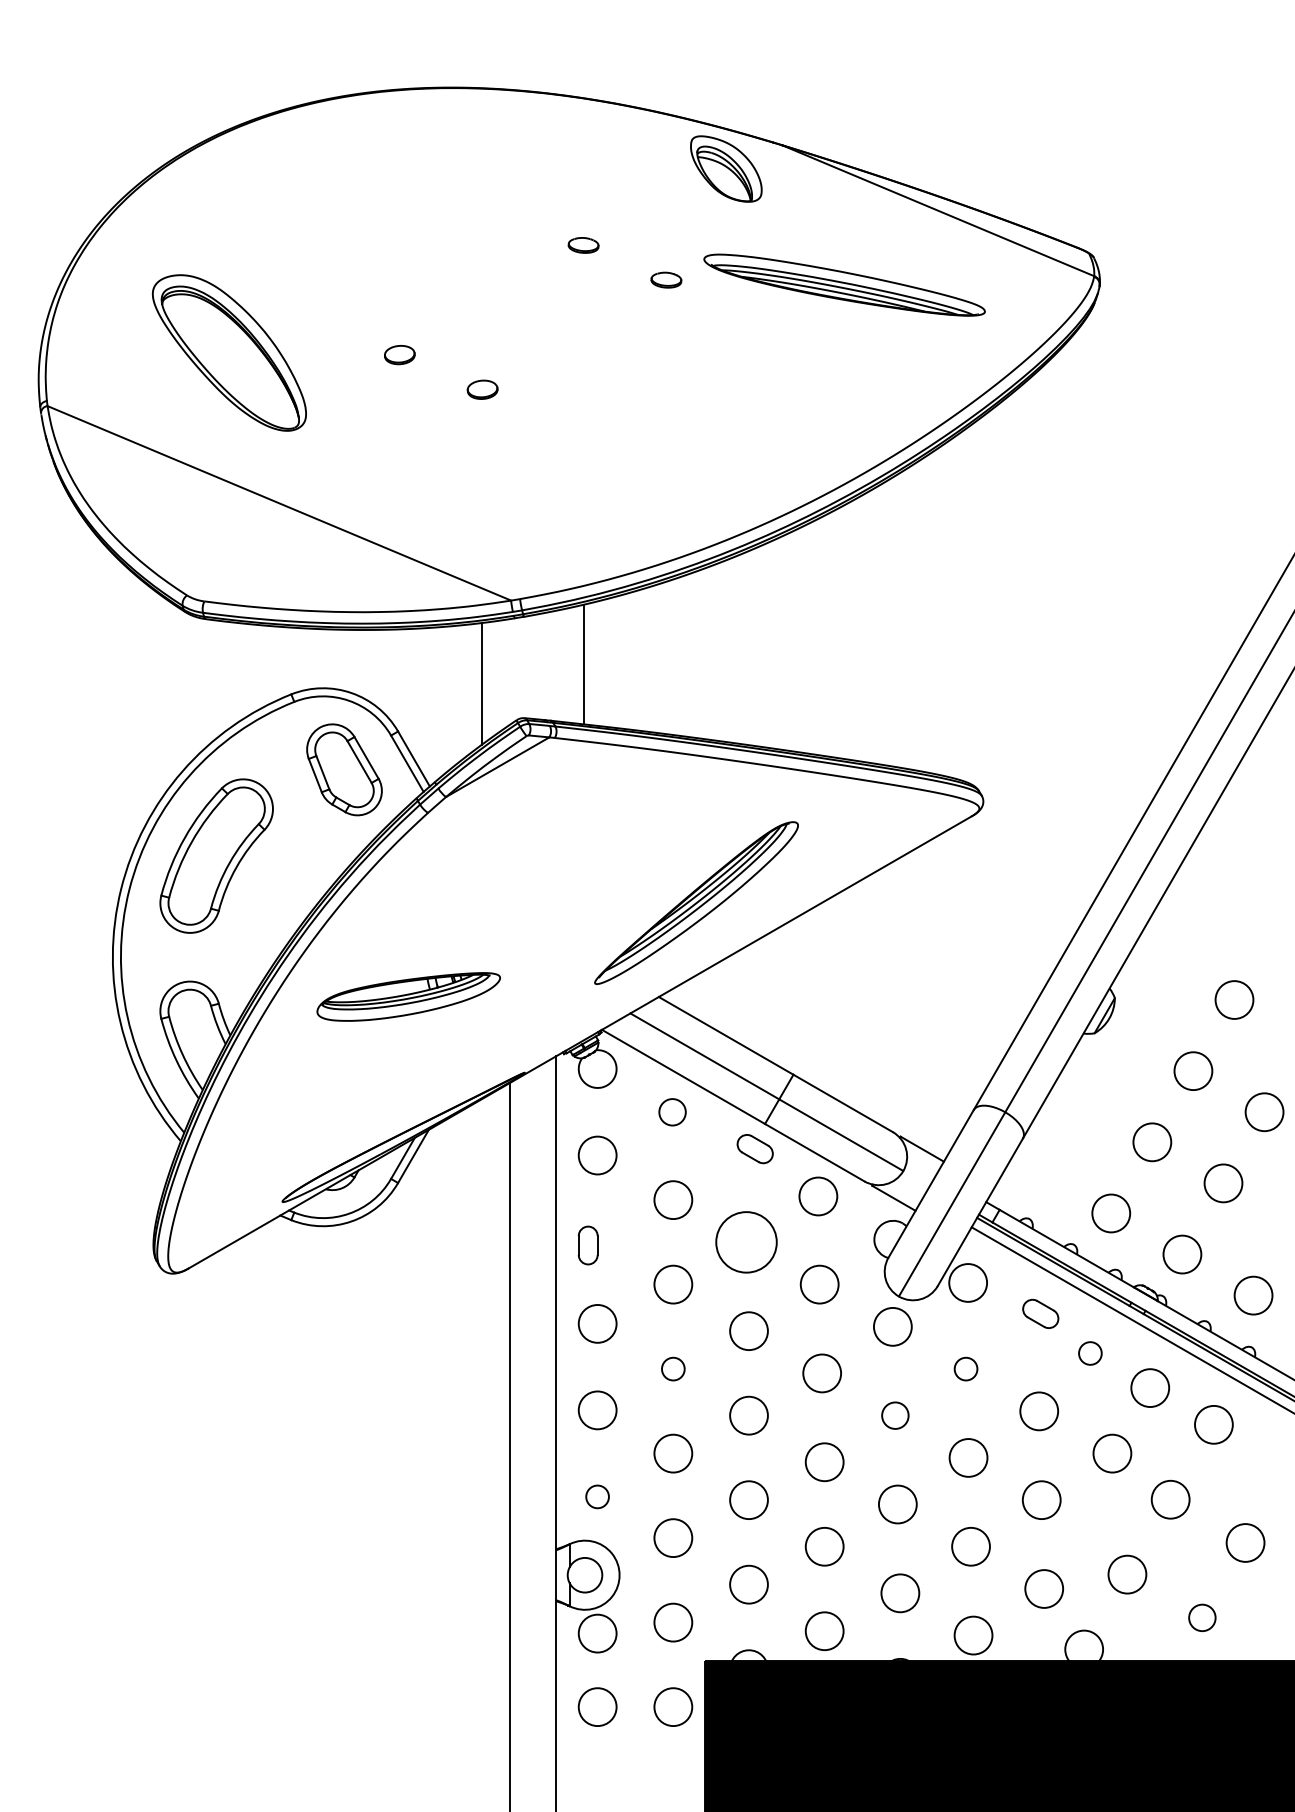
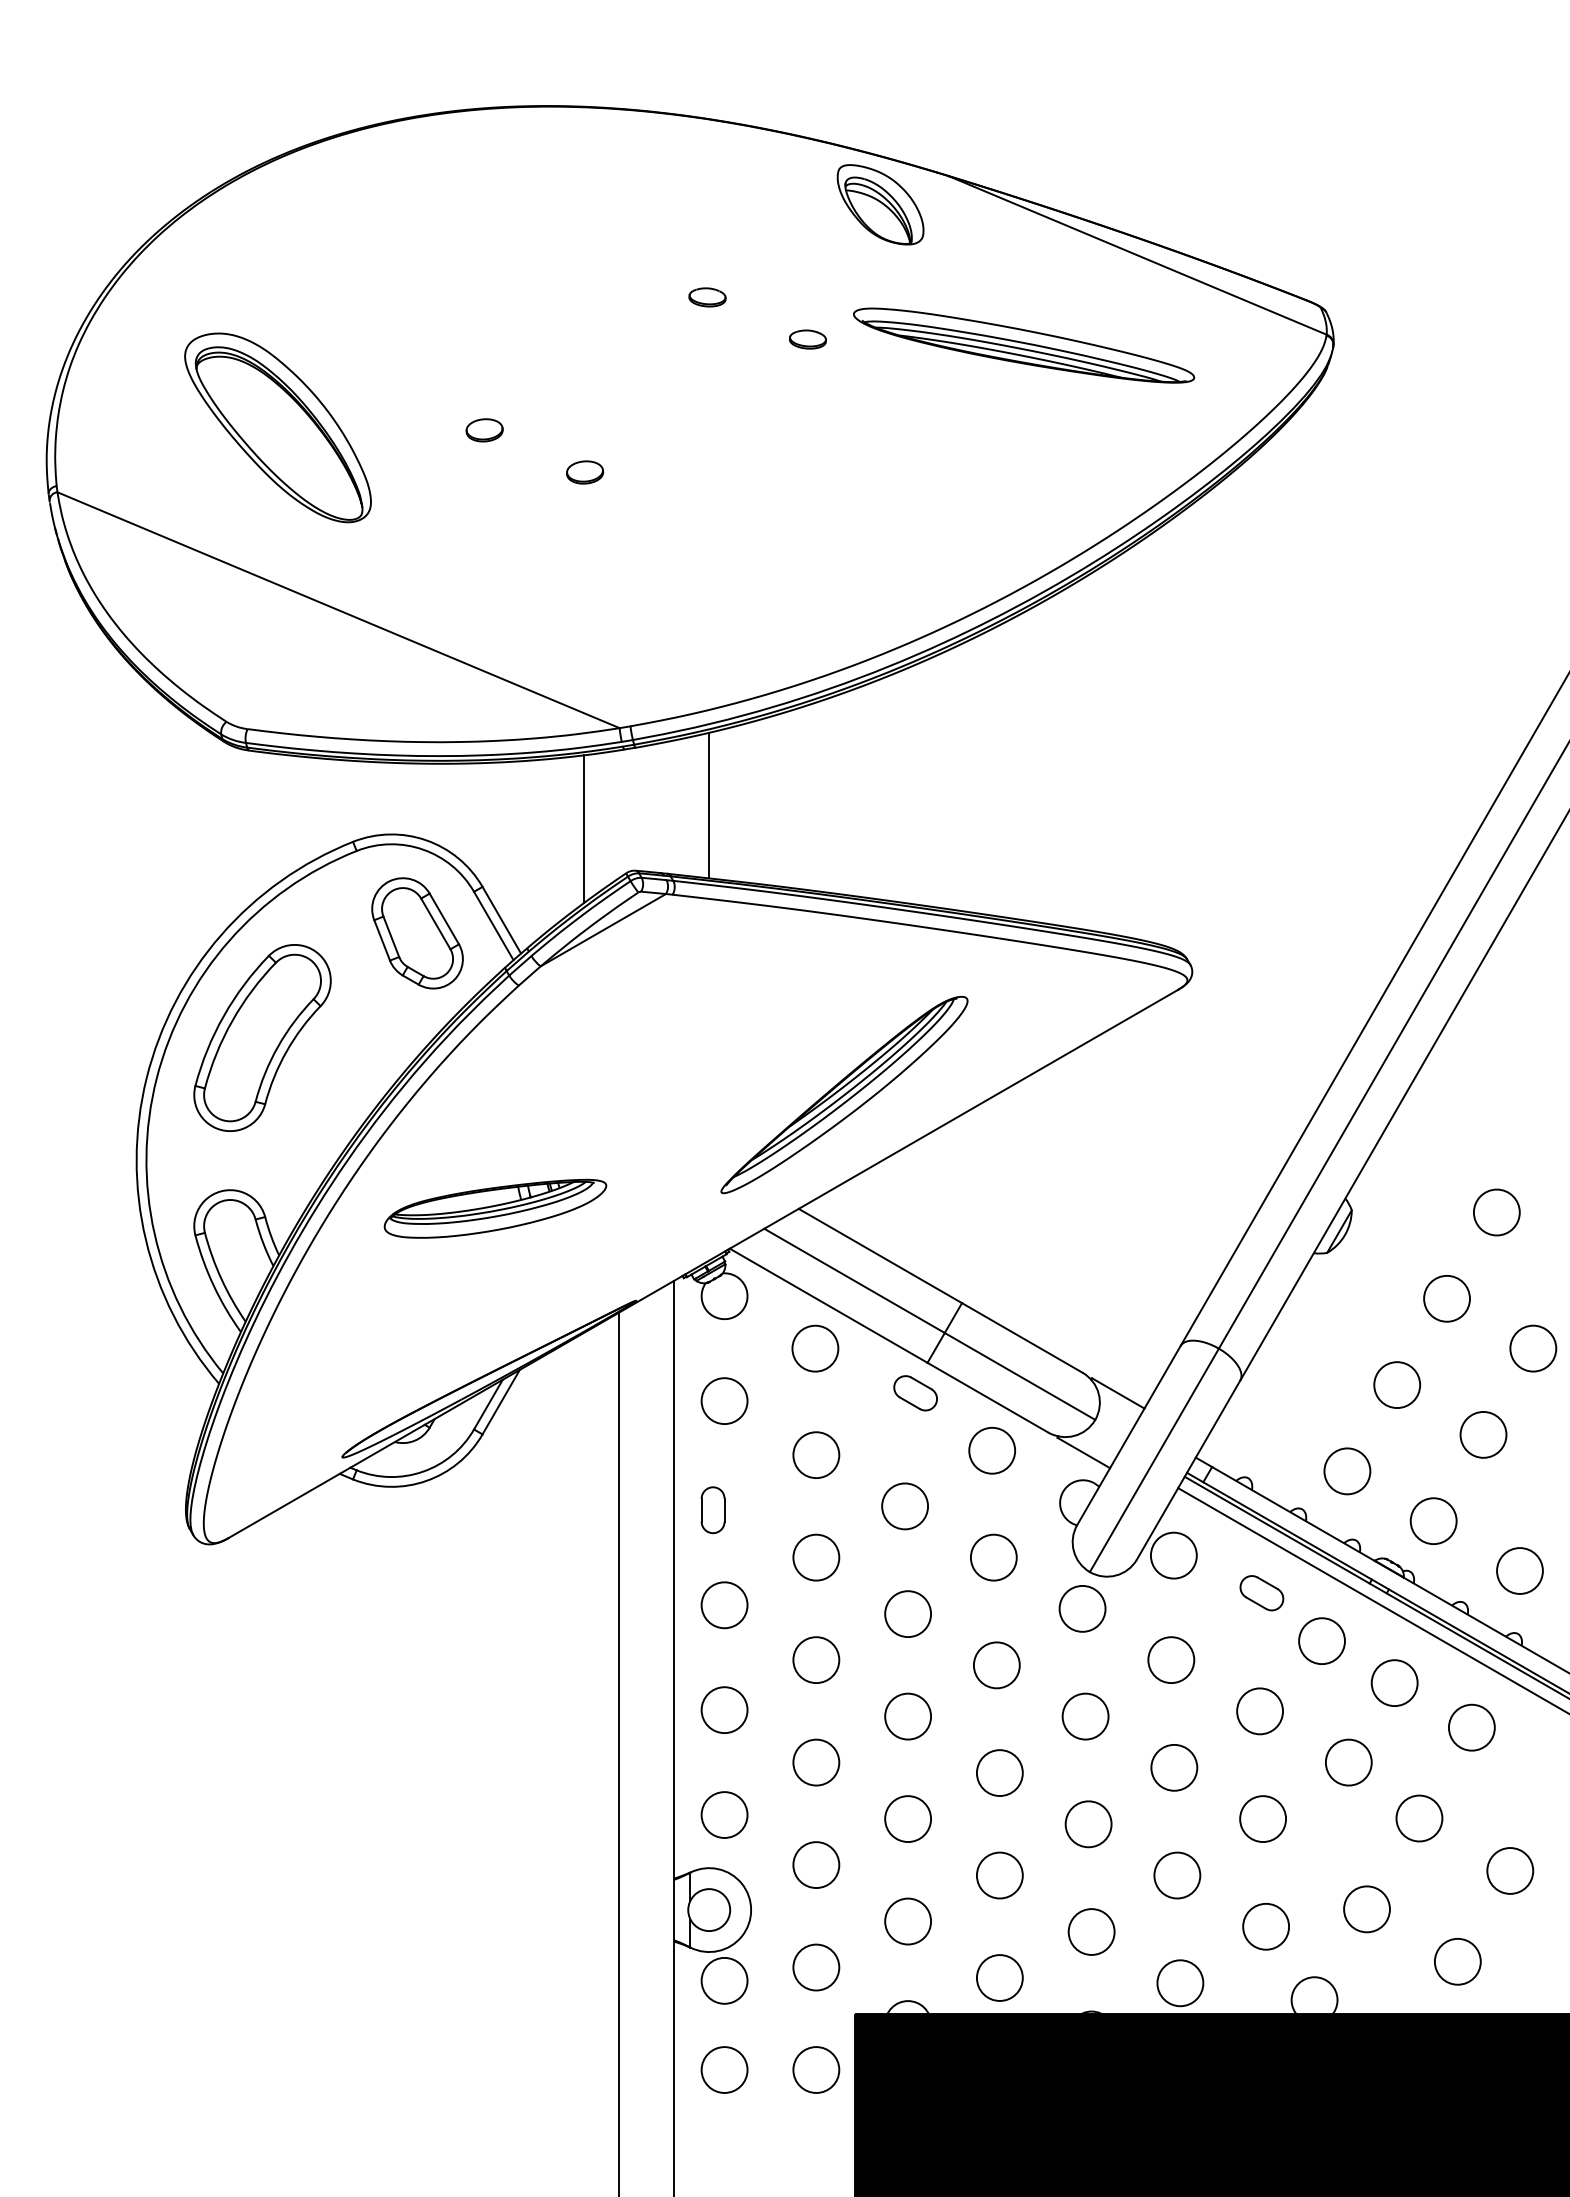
circle: (672, 1112) -> (815, 1348), size x1.43
circle: (746, 1242) -> (905, 1506), size x0.62
circle: (1090, 1353) -> (1322, 1641), size x1.67
circle: (673, 1369) -> (816, 1660), size x1.67
circle: (965, 1369) -> (1170, 1660), size x1.67
circle: (895, 1415) -> (1085, 1716), size x1.43
circle: (597, 1496) -> (724, 1814), size x1.67
circle: (1202, 1617) -> (1458, 1961), size x1.43

